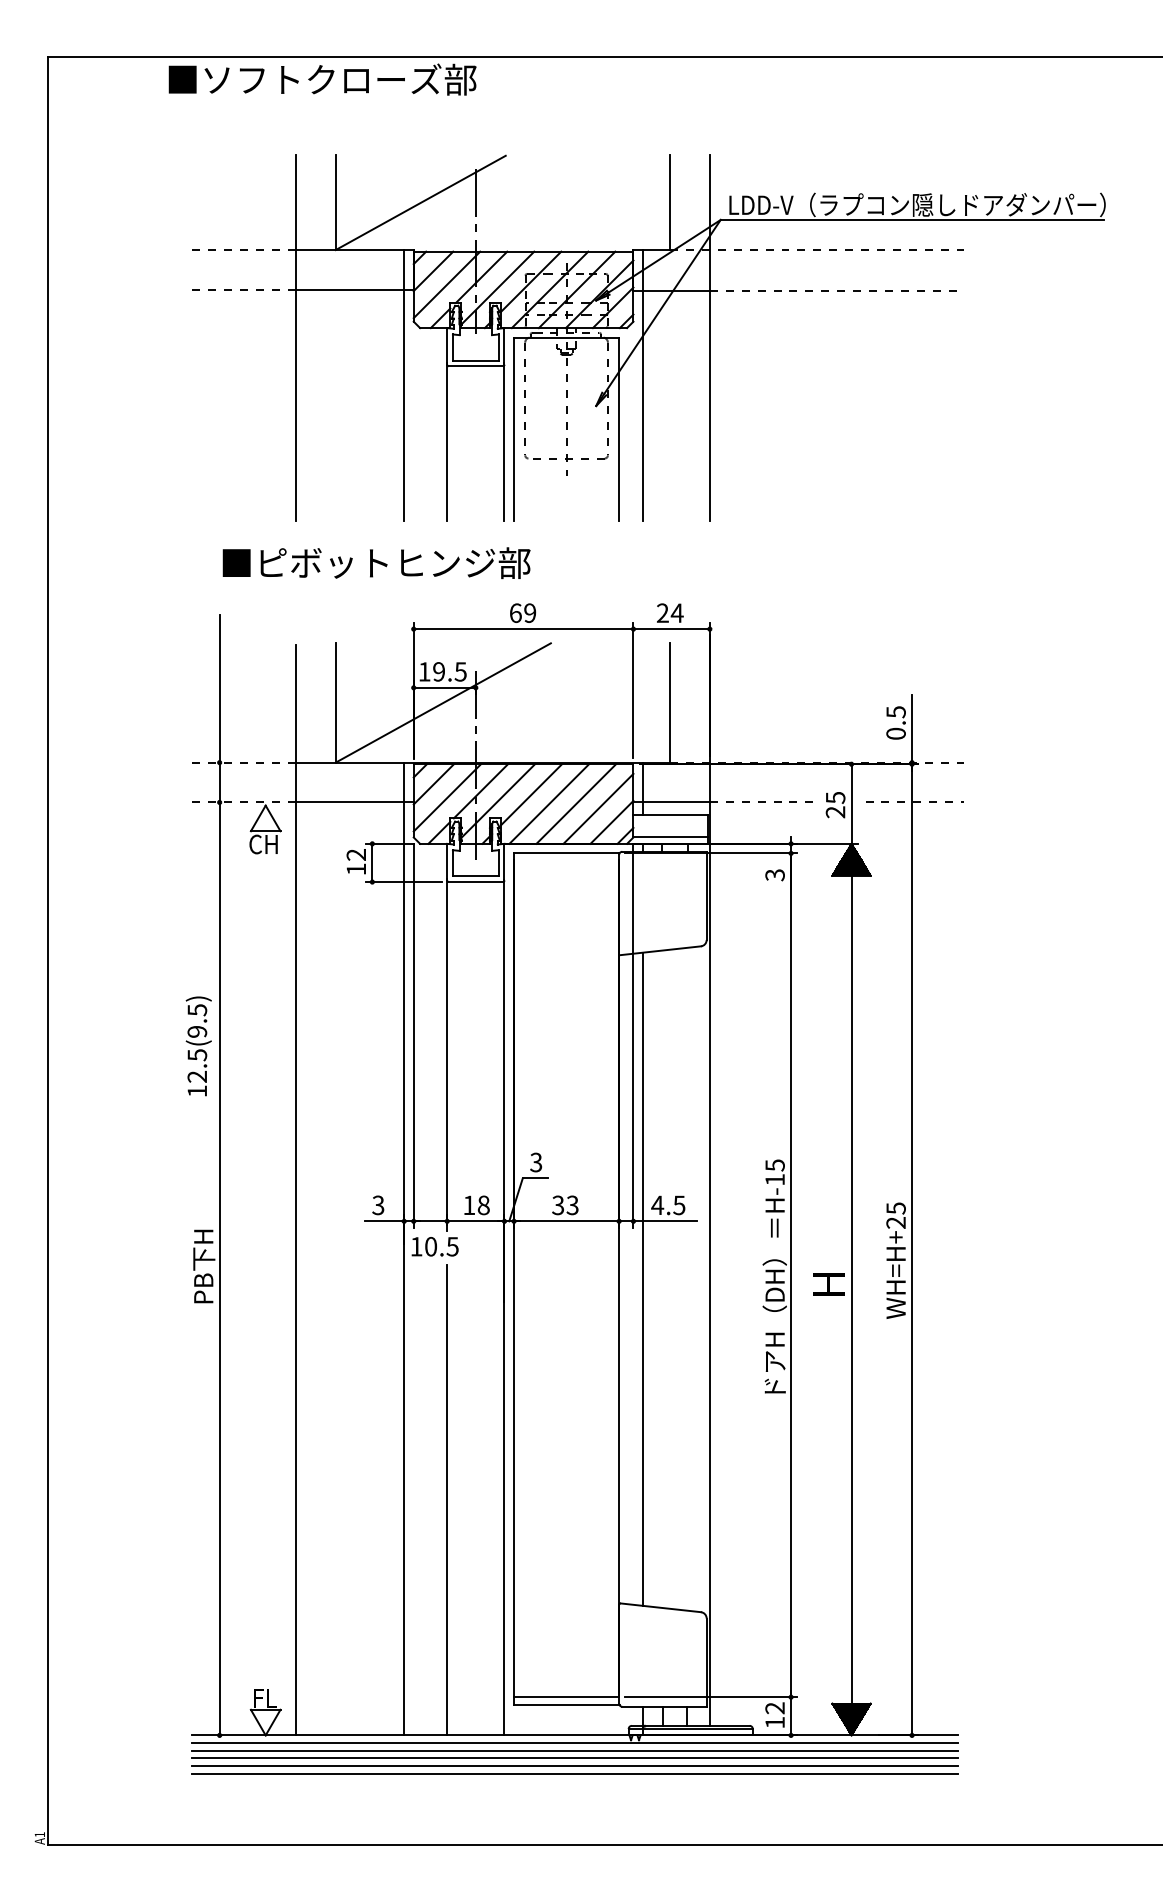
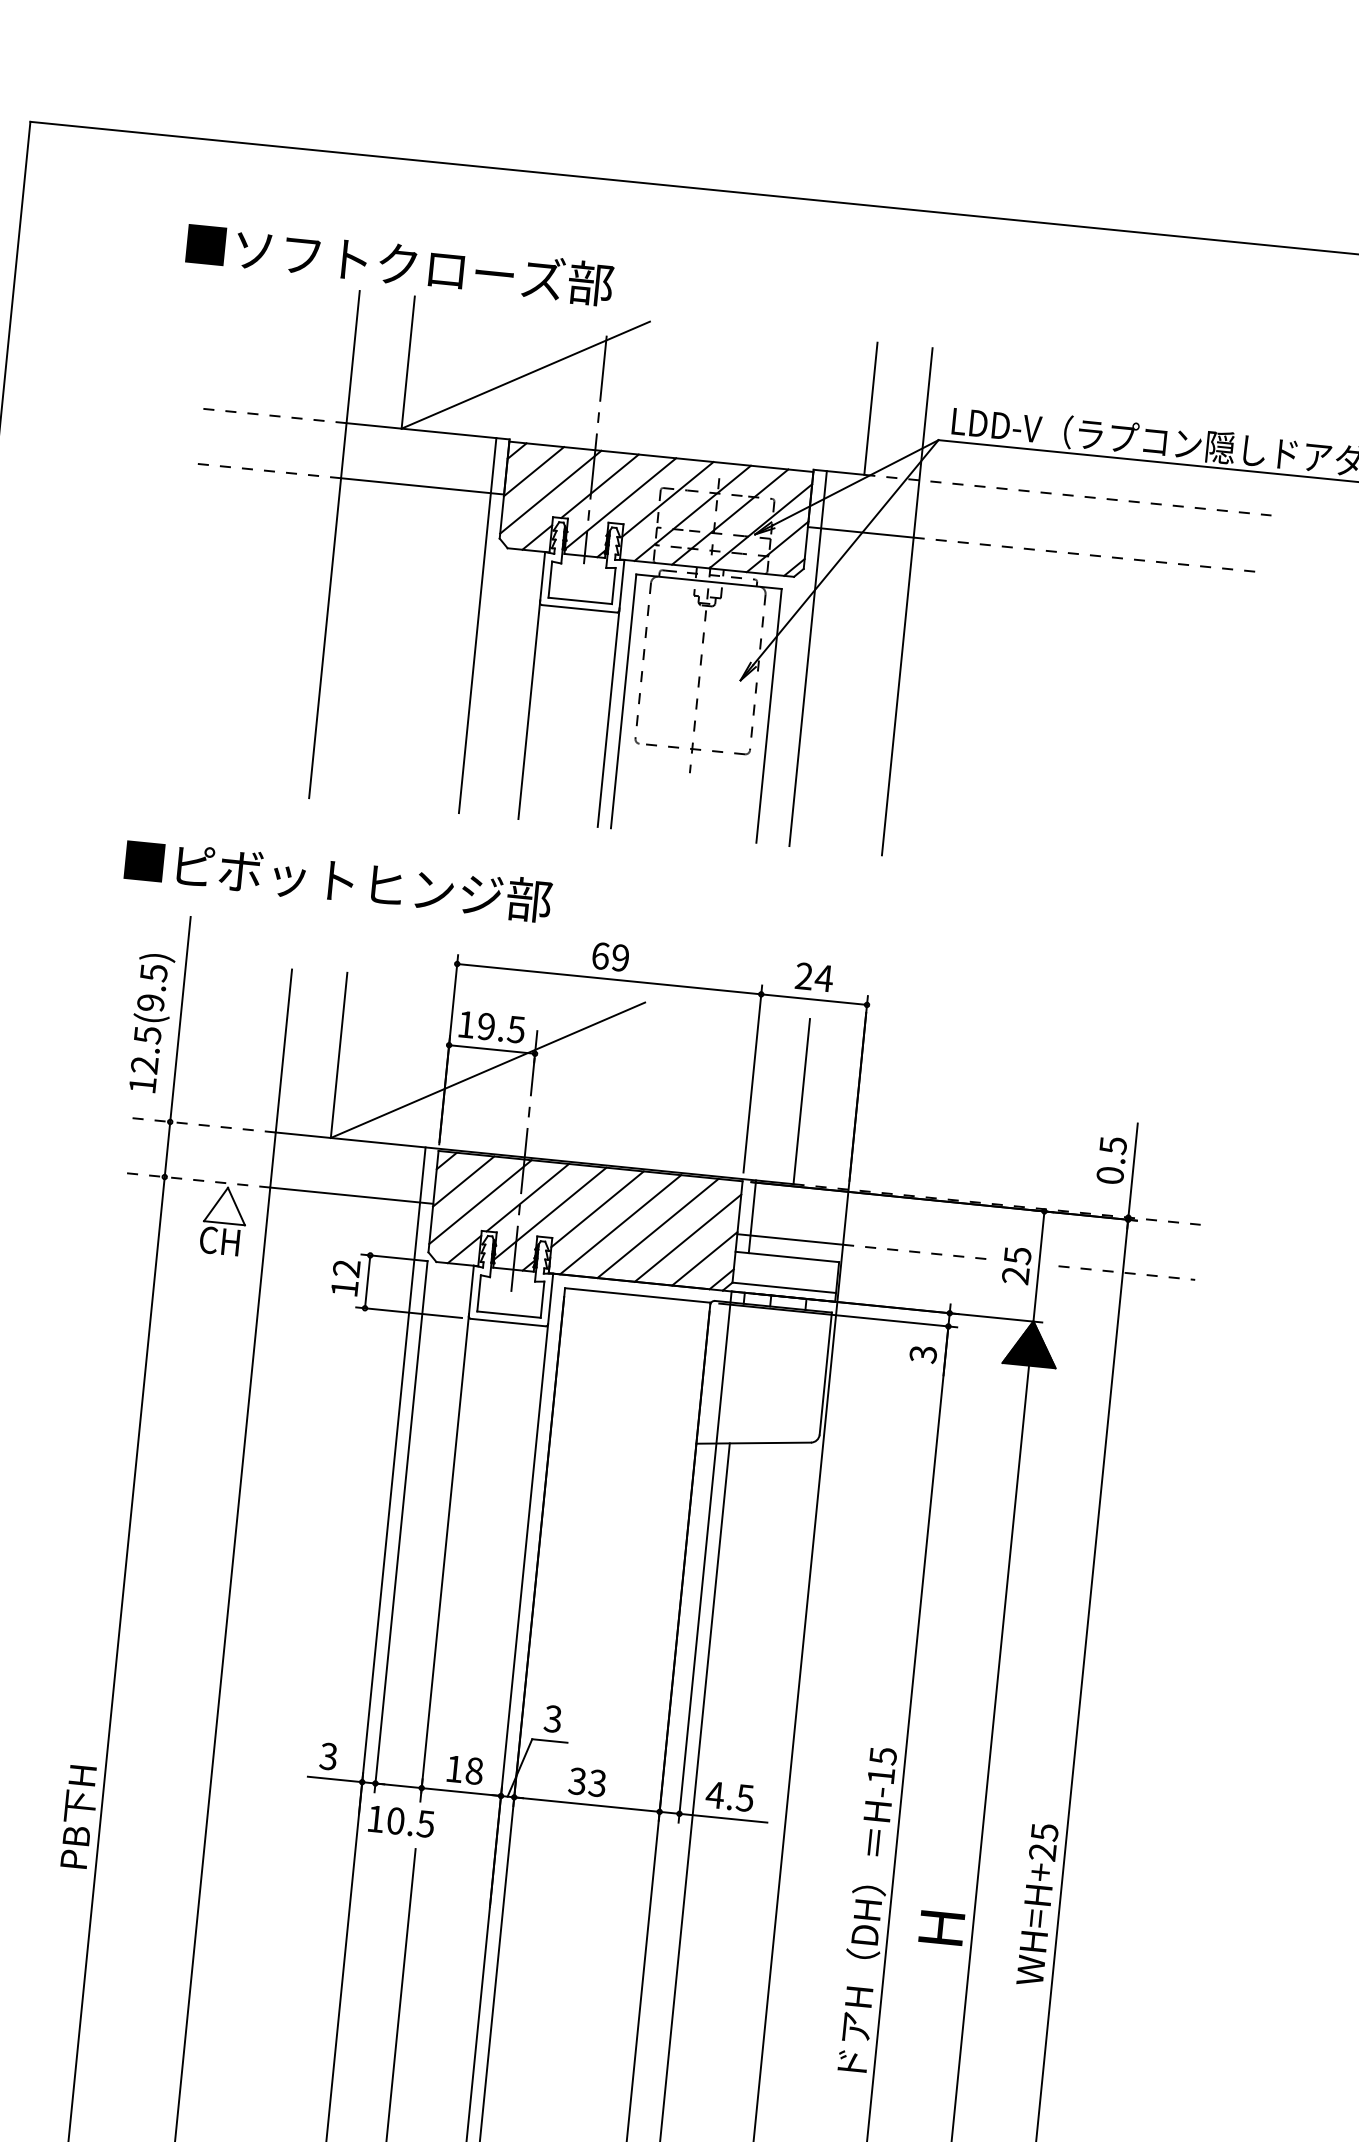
text: (322, 79) -> (399, 264), moved
text: (376, 563) -> (337, 881), moved
text: (198, 1046) -> (150, 1023), moved

